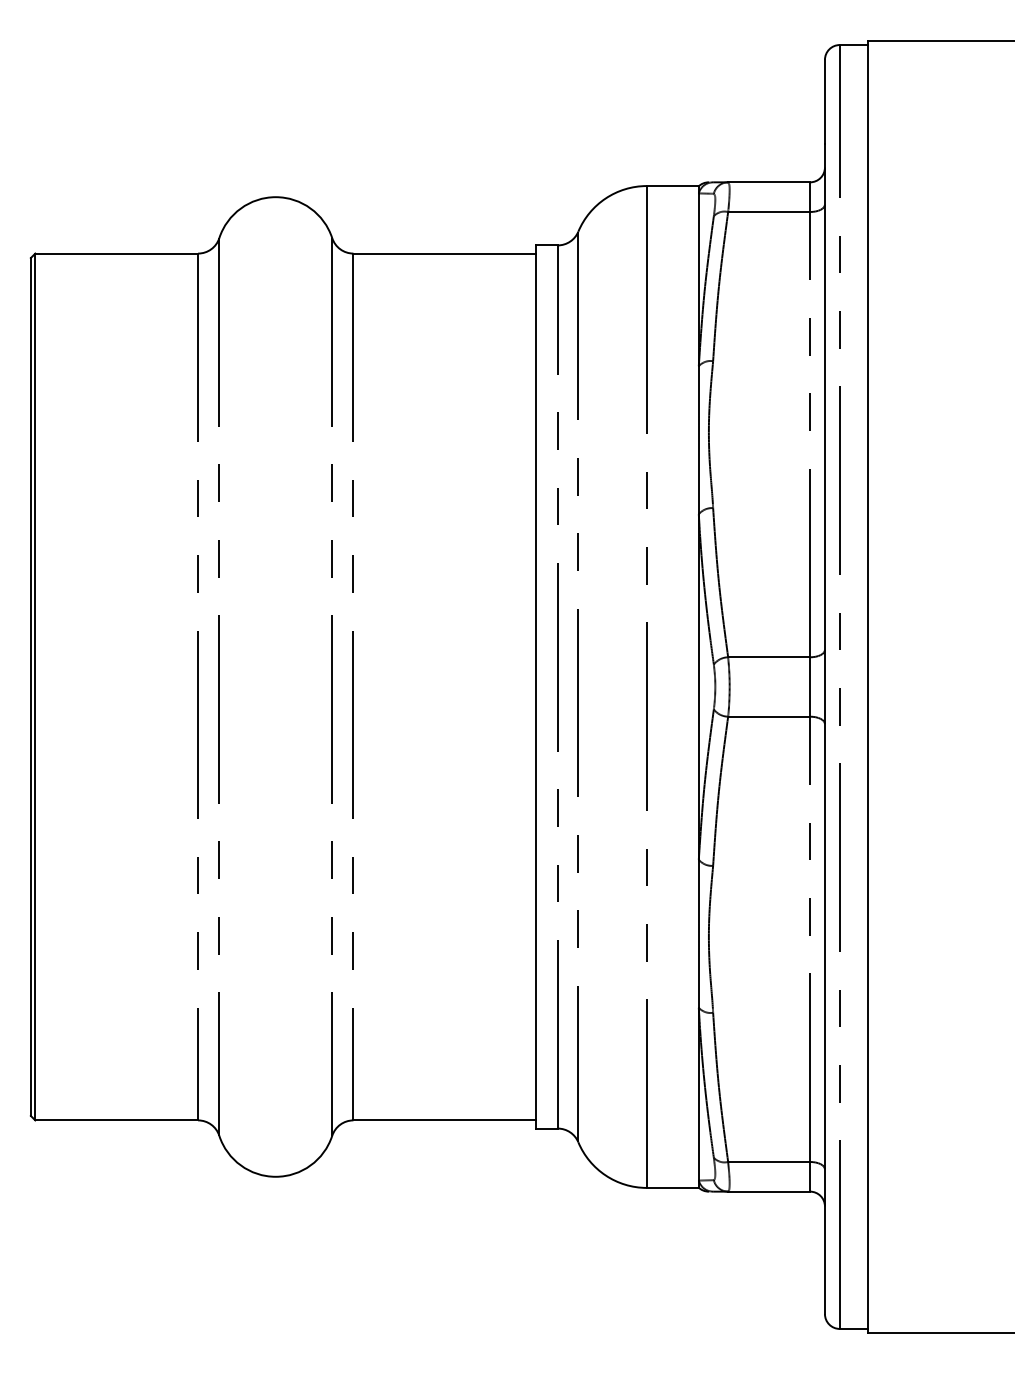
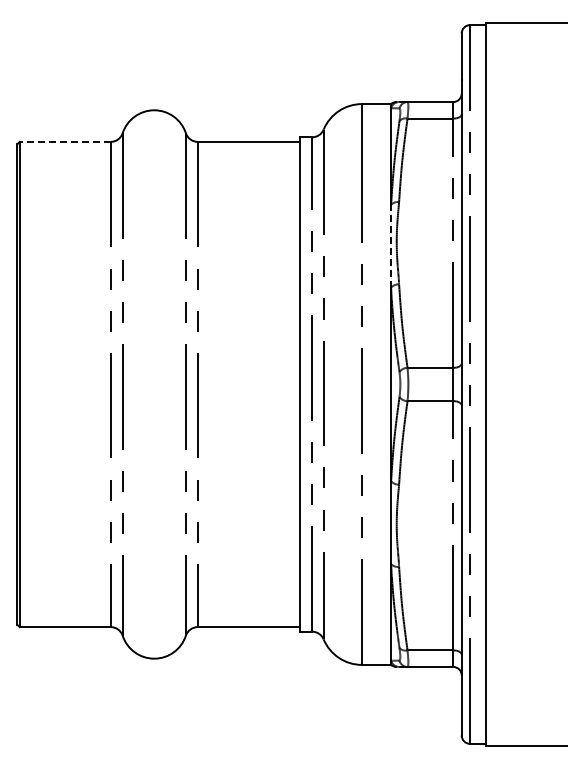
line: (117, 252) -> (65, 141), solid -> dashed
line: (699, 438) -> (391, 245), solid -> dashed

